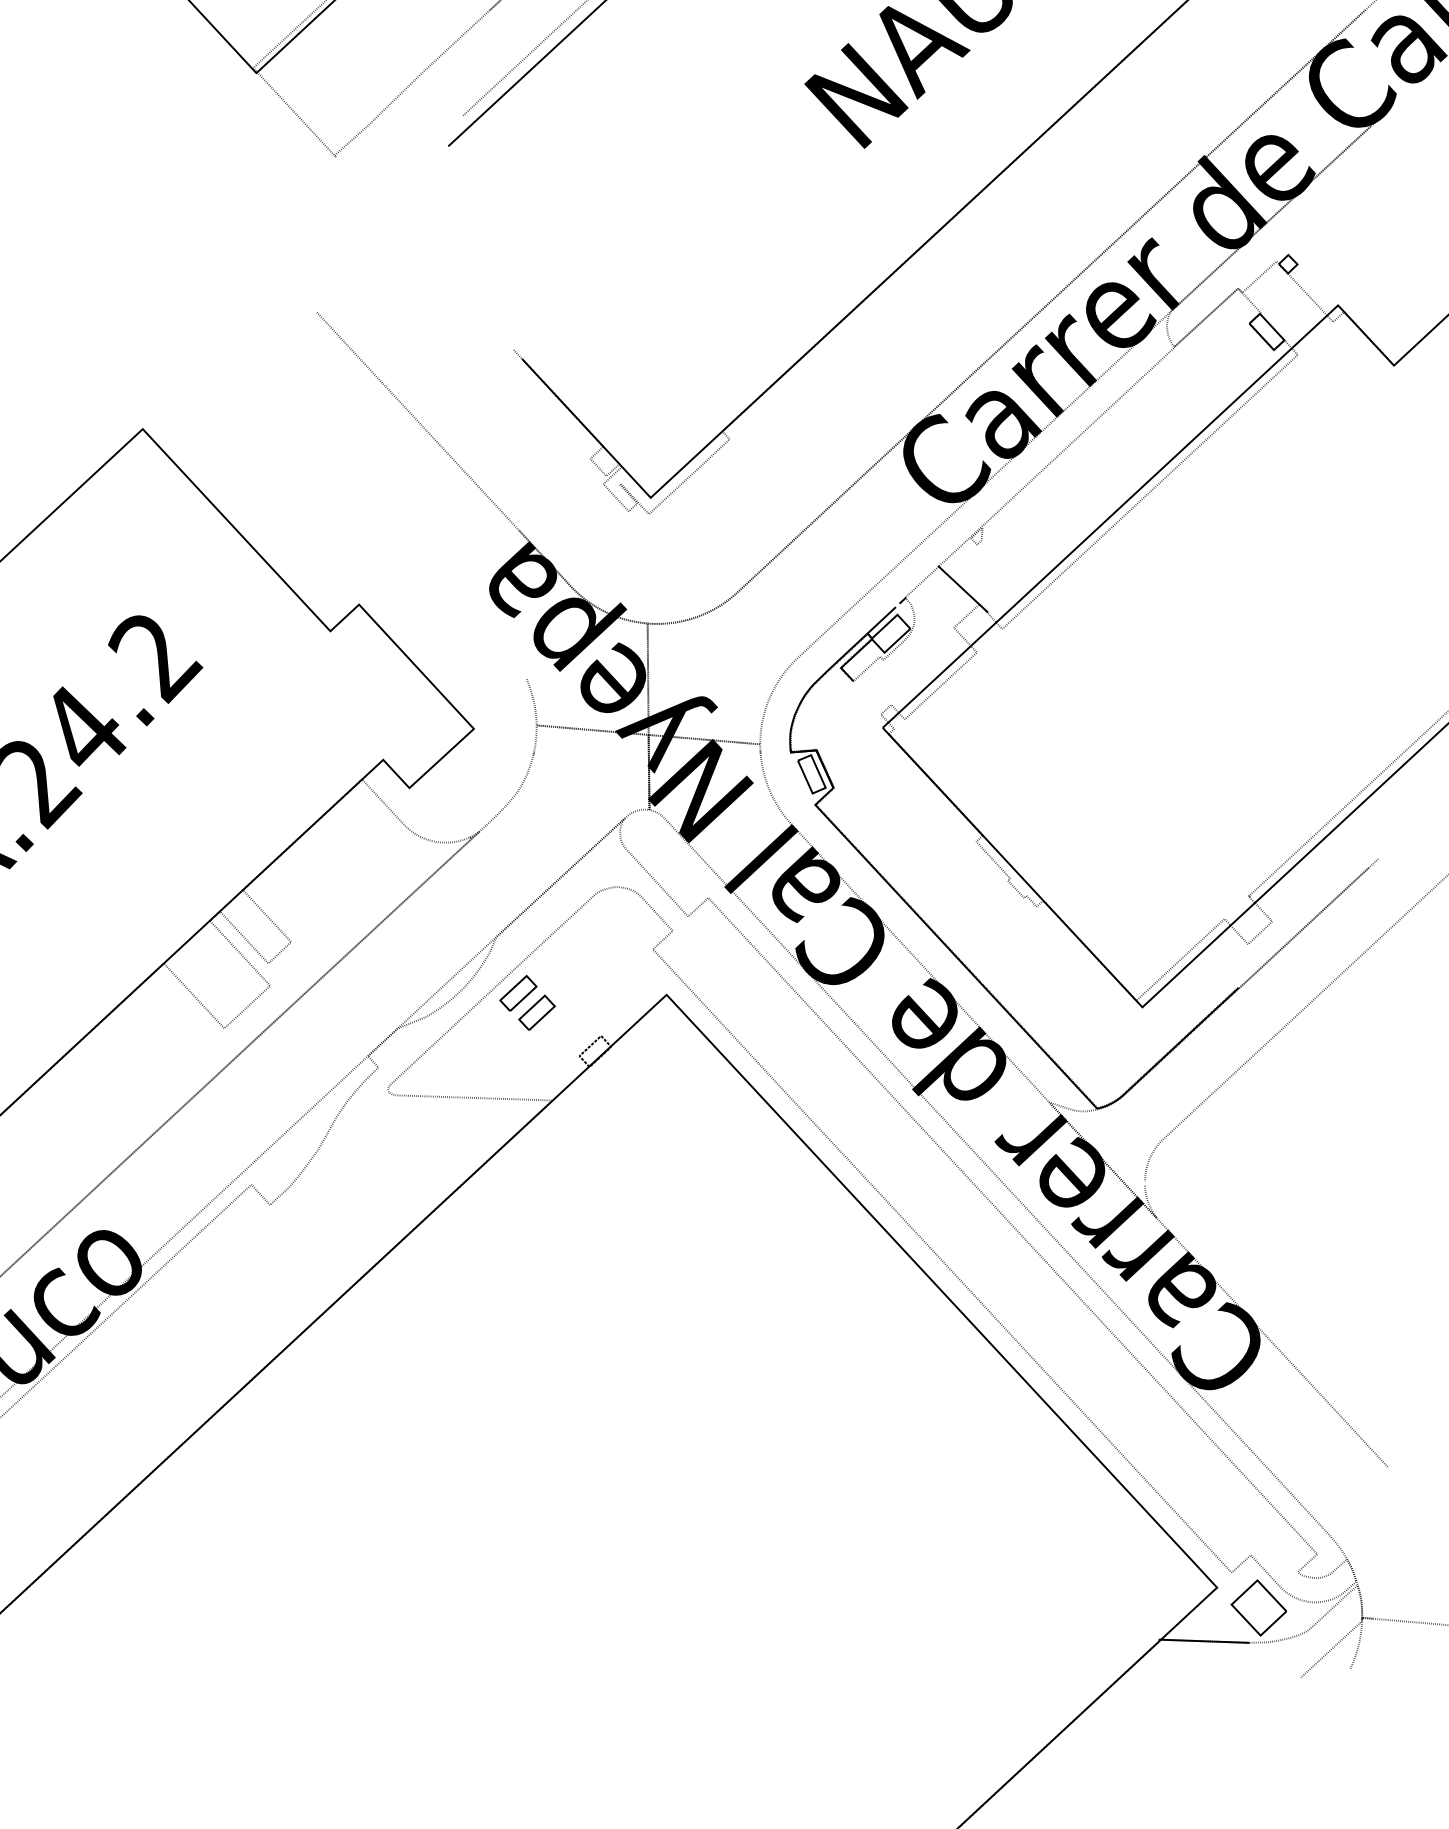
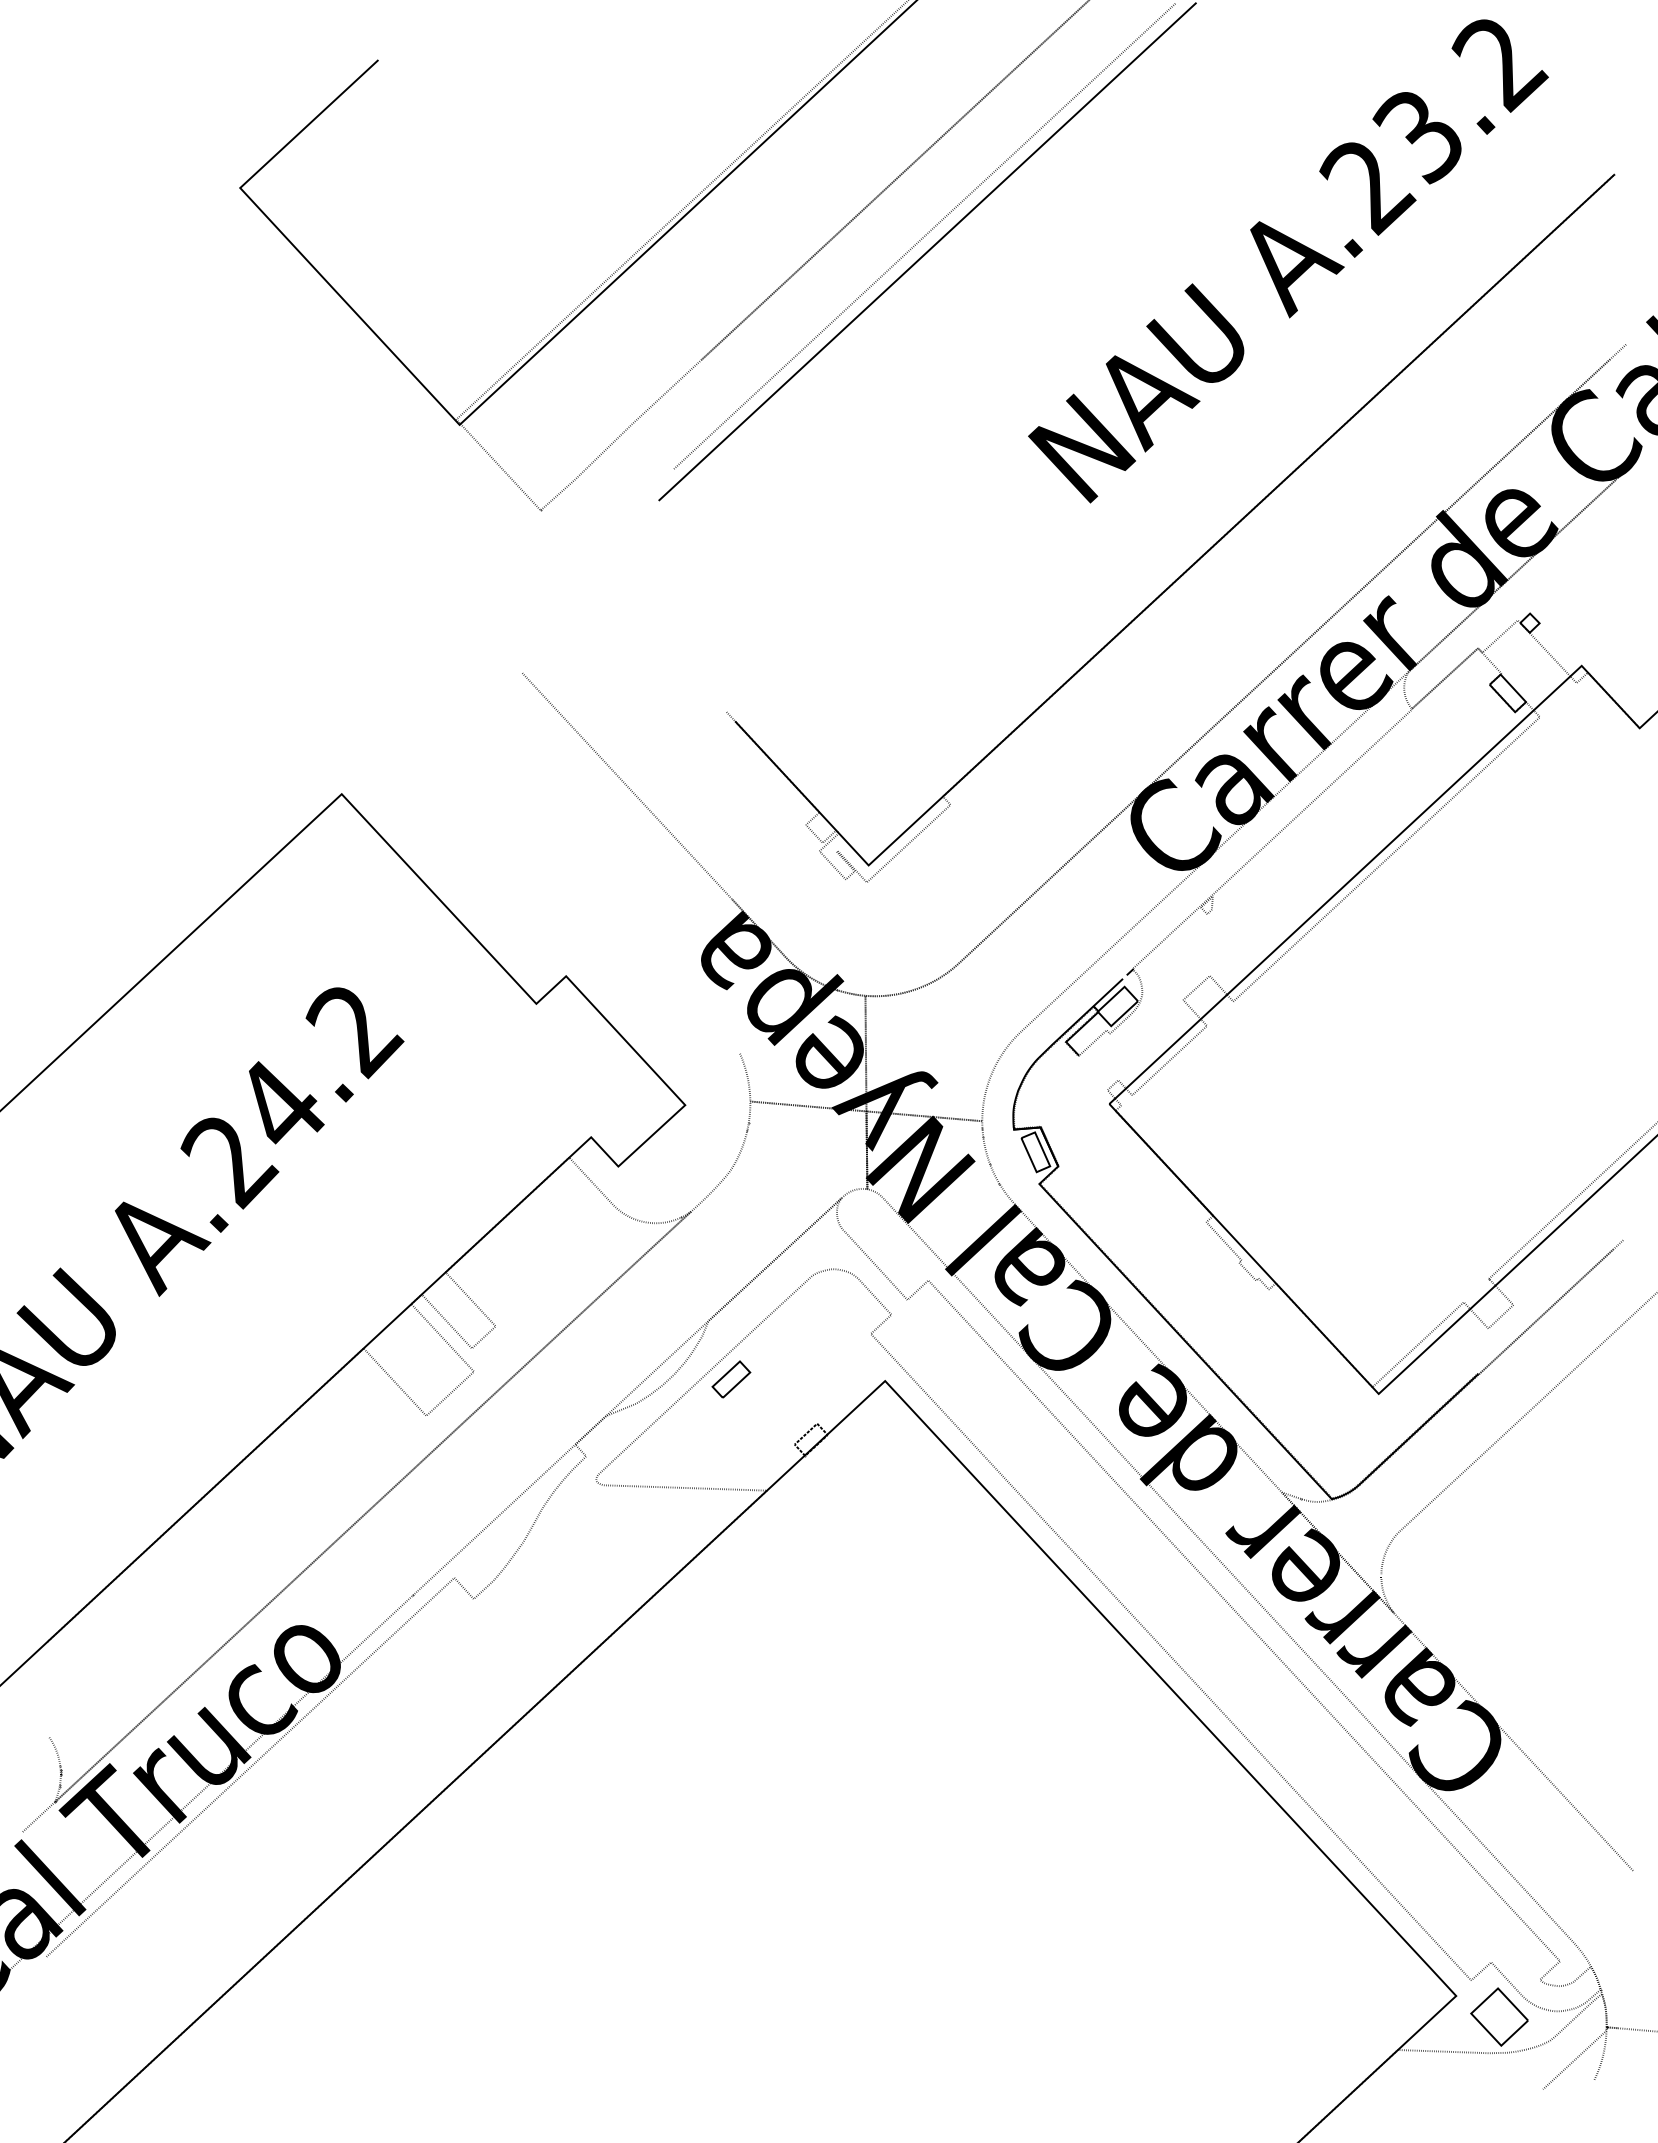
line: (962, 588) -> (1192, 959), removed
part: (536, 1012) -> (750, 1399), removed
line: (1203, 1641) -> (1442, 2051), removed

